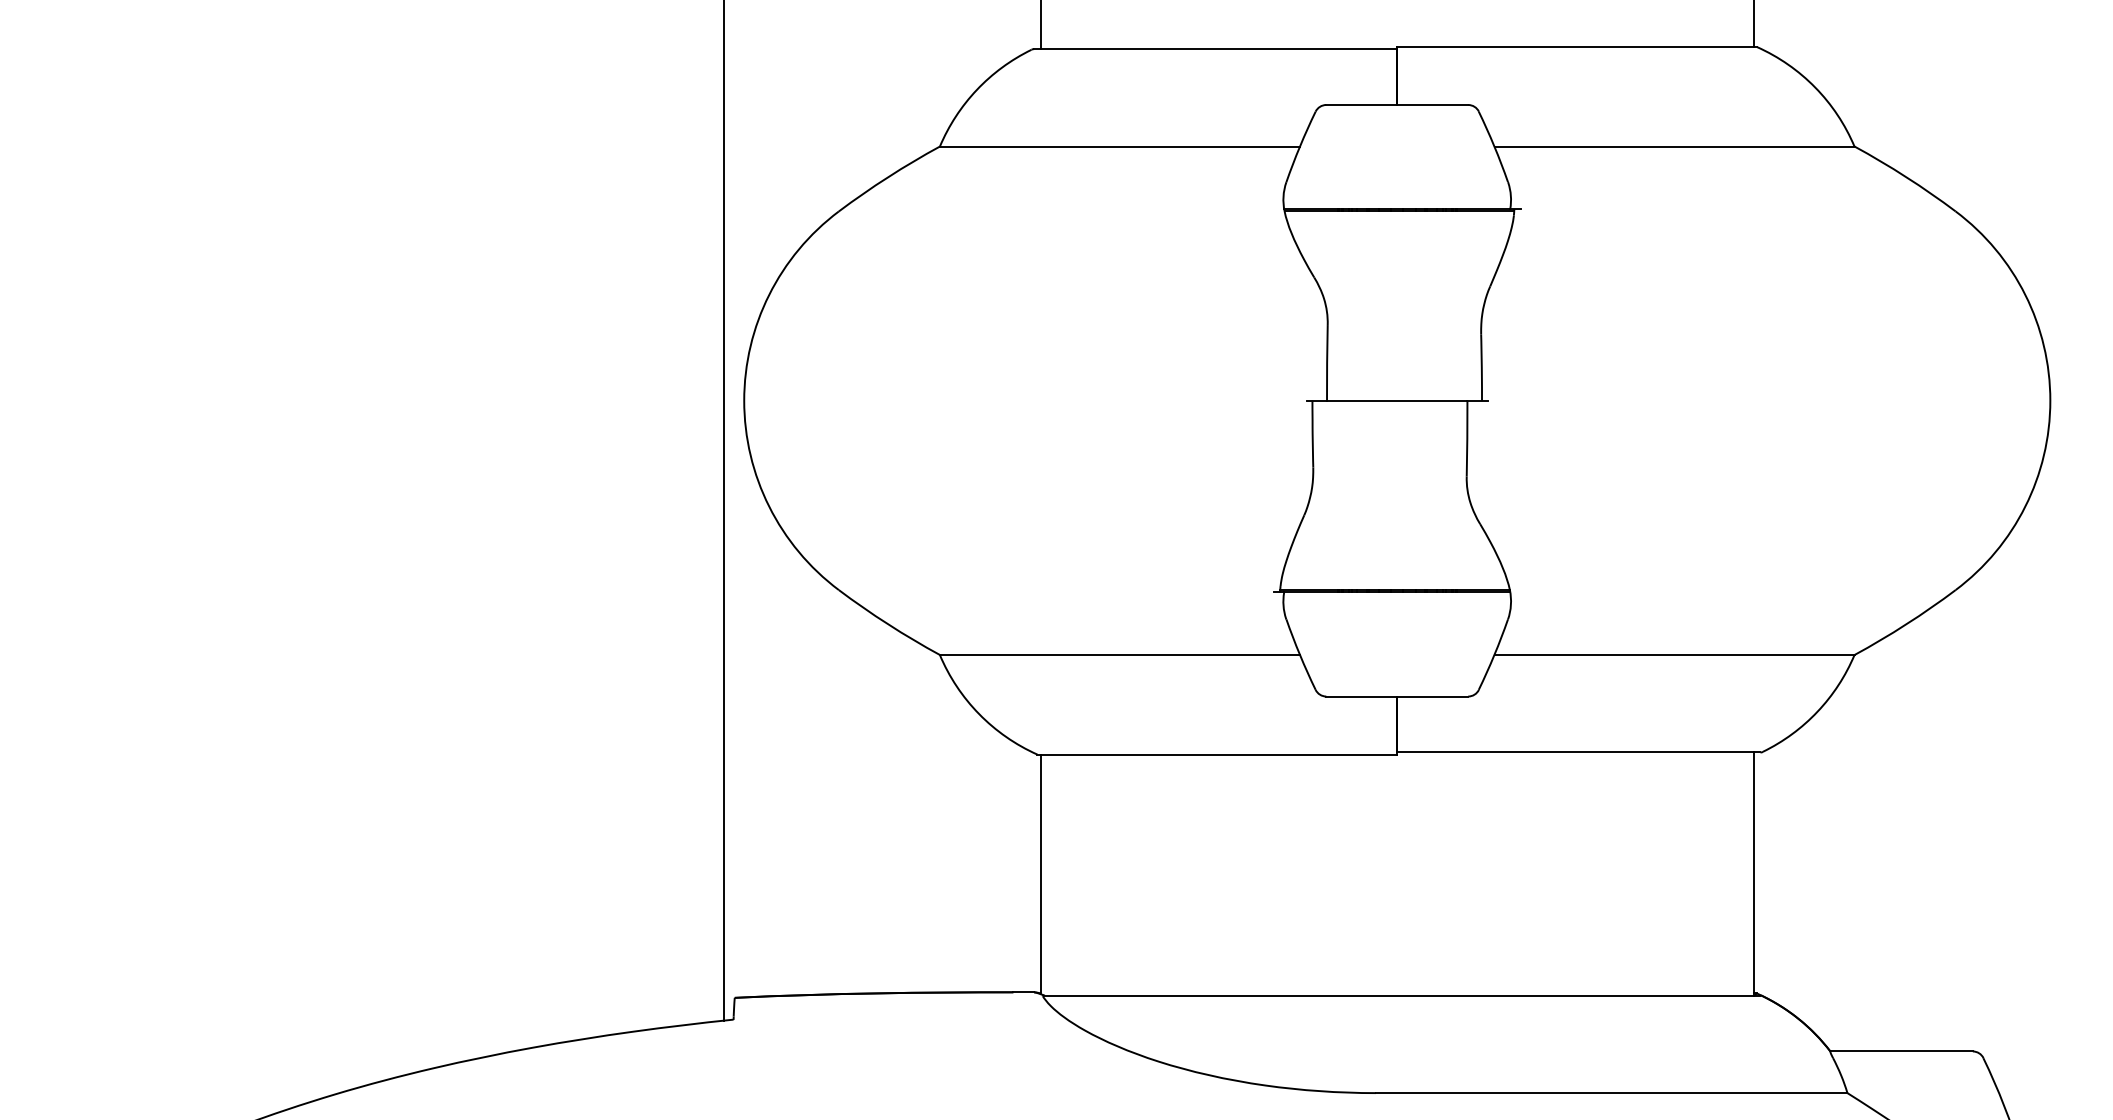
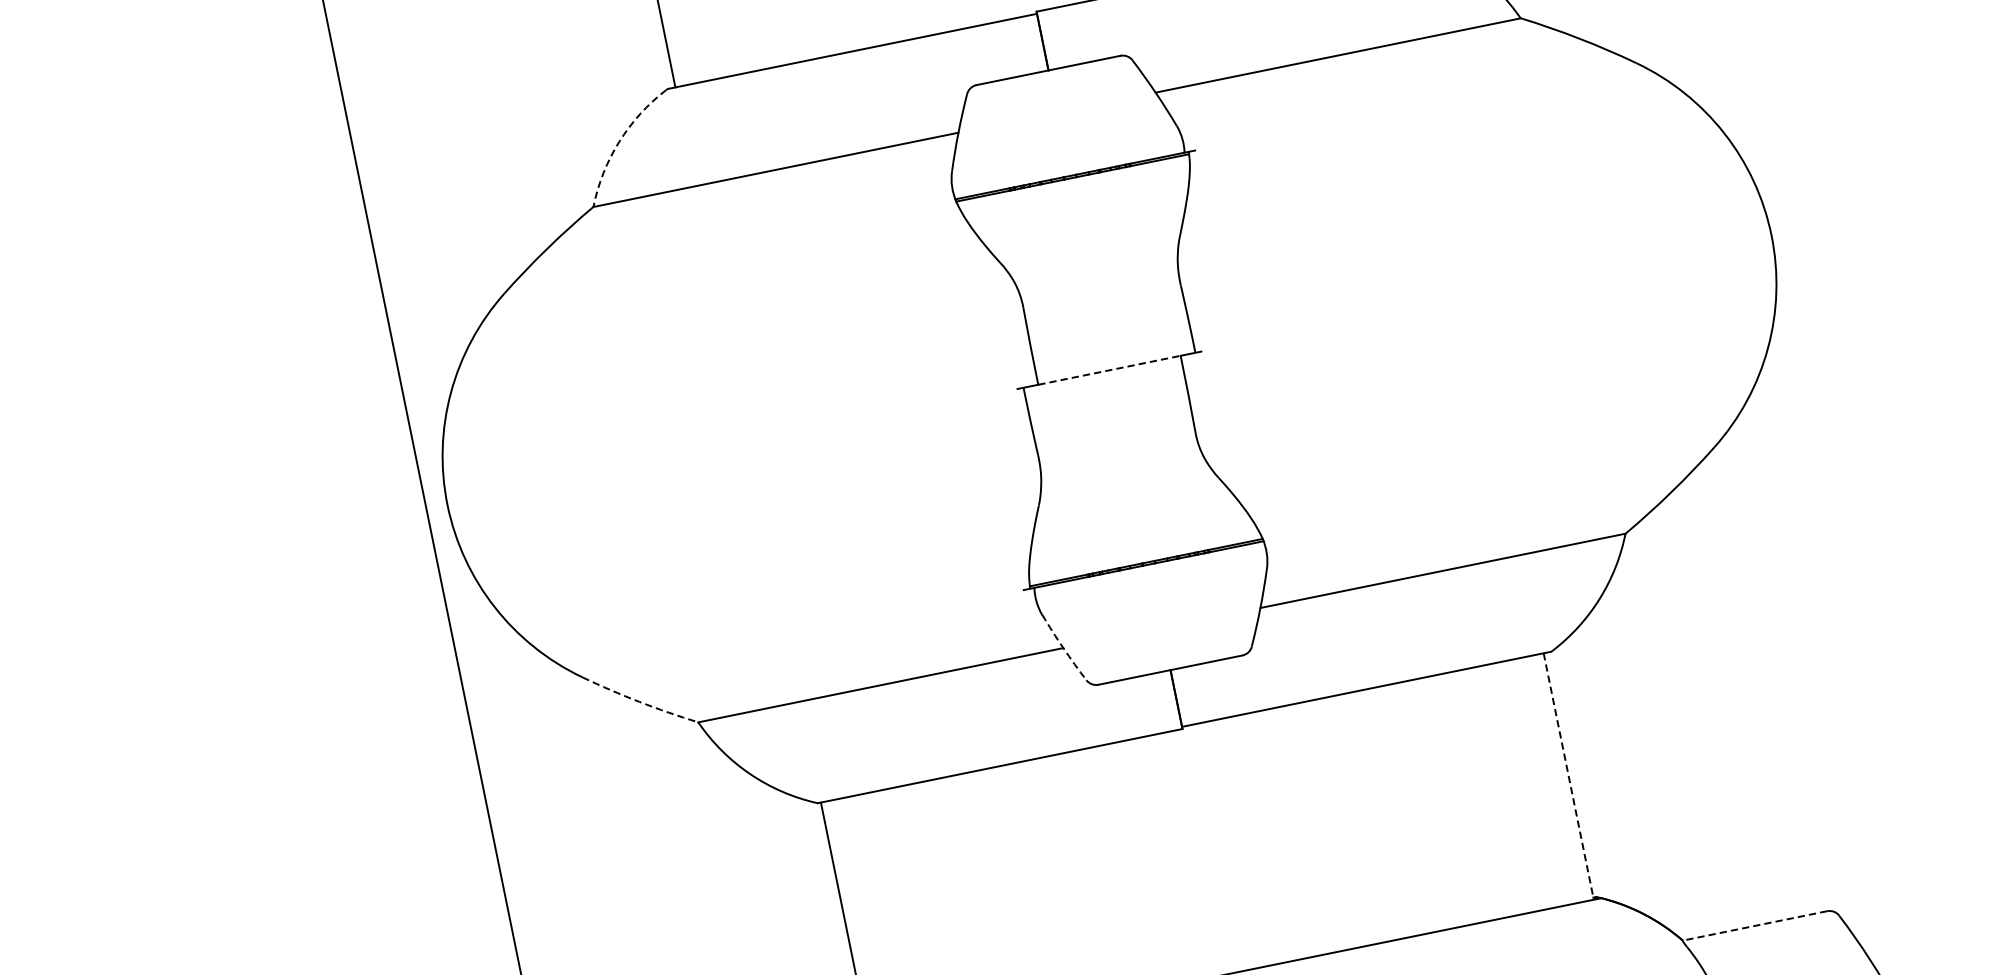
arc: (976, 89) -> (618, 141), solid -> dashed
line: (1397, 400) -> (1109, 369), solid -> dashed
arc: (888, 624) -> (639, 702), solid -> dashed
arc: (1300, 655) -> (1063, 648), solid -> dashed
line: (1753, 874) -> (1568, 777), solid -> dashed
line: (1901, 1051) -> (1754, 925), solid -> dashed

